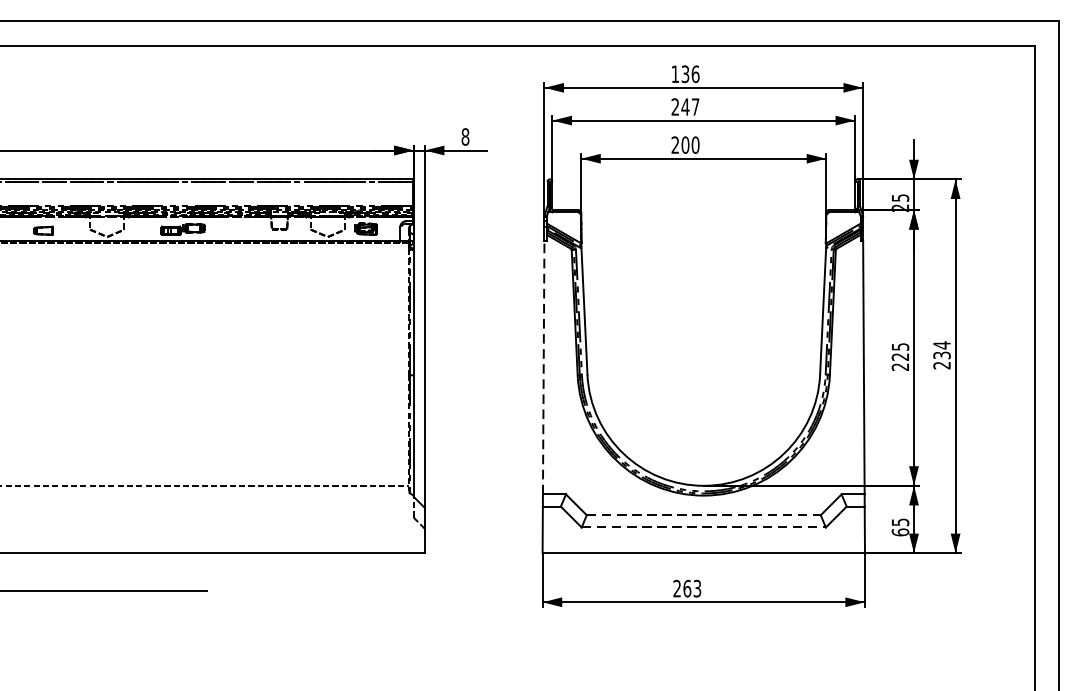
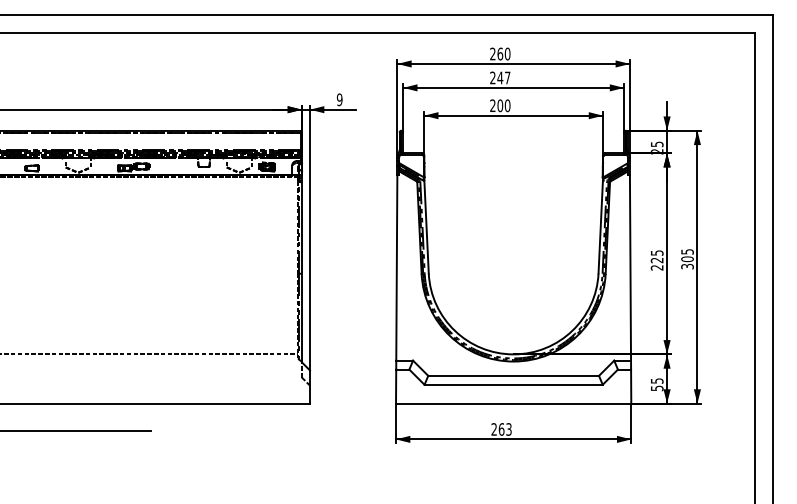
text: (685, 73) -> (500, 53), 136 -> 260
text: (465, 136) -> (339, 99), 8 -> 9
text: (942, 354) -> (687, 258), 234 -> 305
line: (543, 368) -> (396, 268), dashed -> solid
line: (704, 514) -> (514, 375), dashed -> solid
line: (704, 527) -> (514, 384), dashed -> solid
text: (899, 532) -> (656, 388), 65 -> 55

